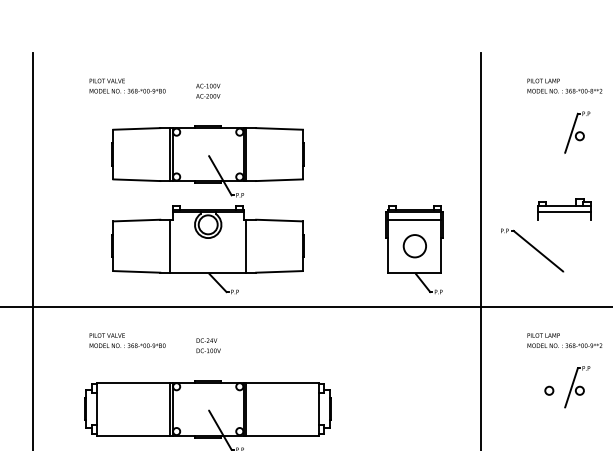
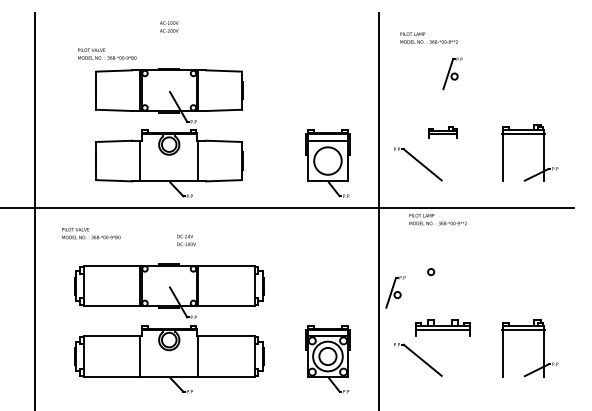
text: (127, 85) -> (107, 53), moved
text: (564, 85) -> (428, 37), moved
text: (208, 90) -> (169, 26), moved
part: (564, 209) -> (442, 132), size x0.7
circle: (414, 245) -> (327, 160), size x1.6
text: (127, 340) -> (91, 233), moved
text: (564, 340) -> (437, 219), moved
text: (208, 345) -> (186, 240), moved
part: (577, 387) -> (395, 292), moved

